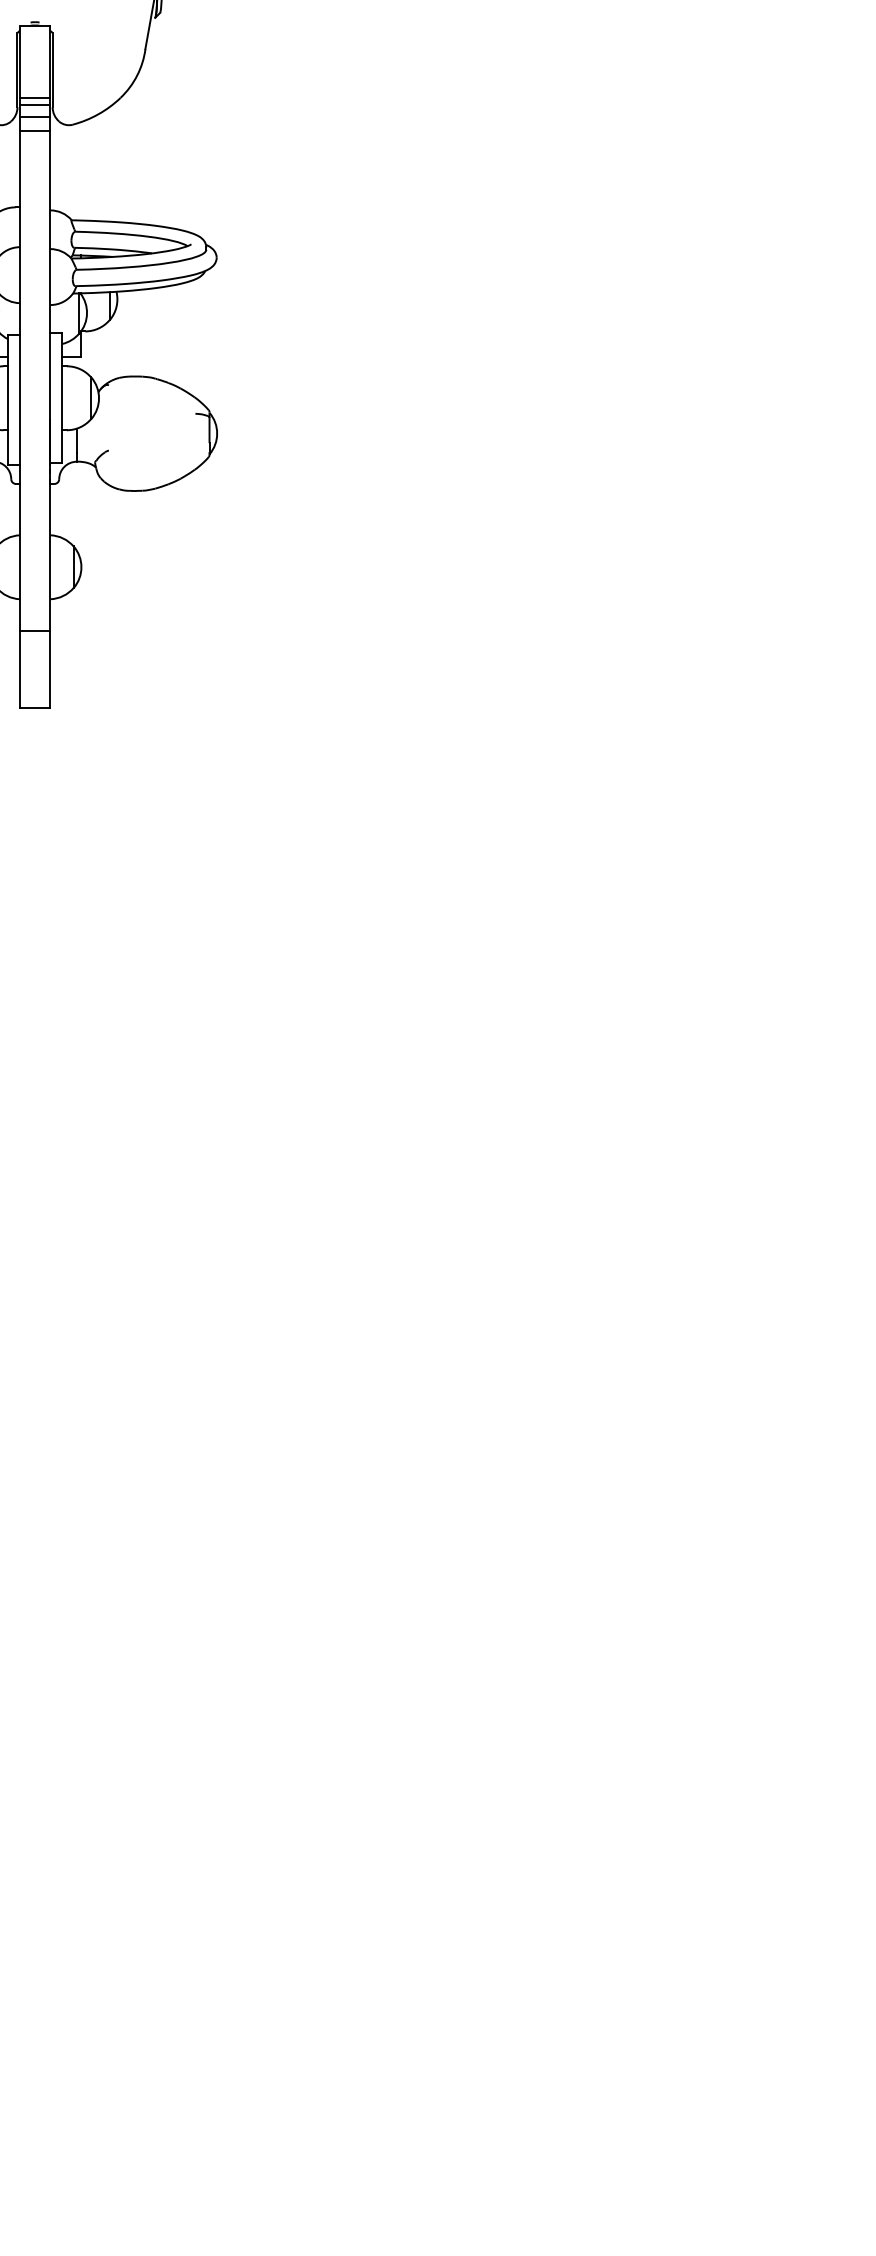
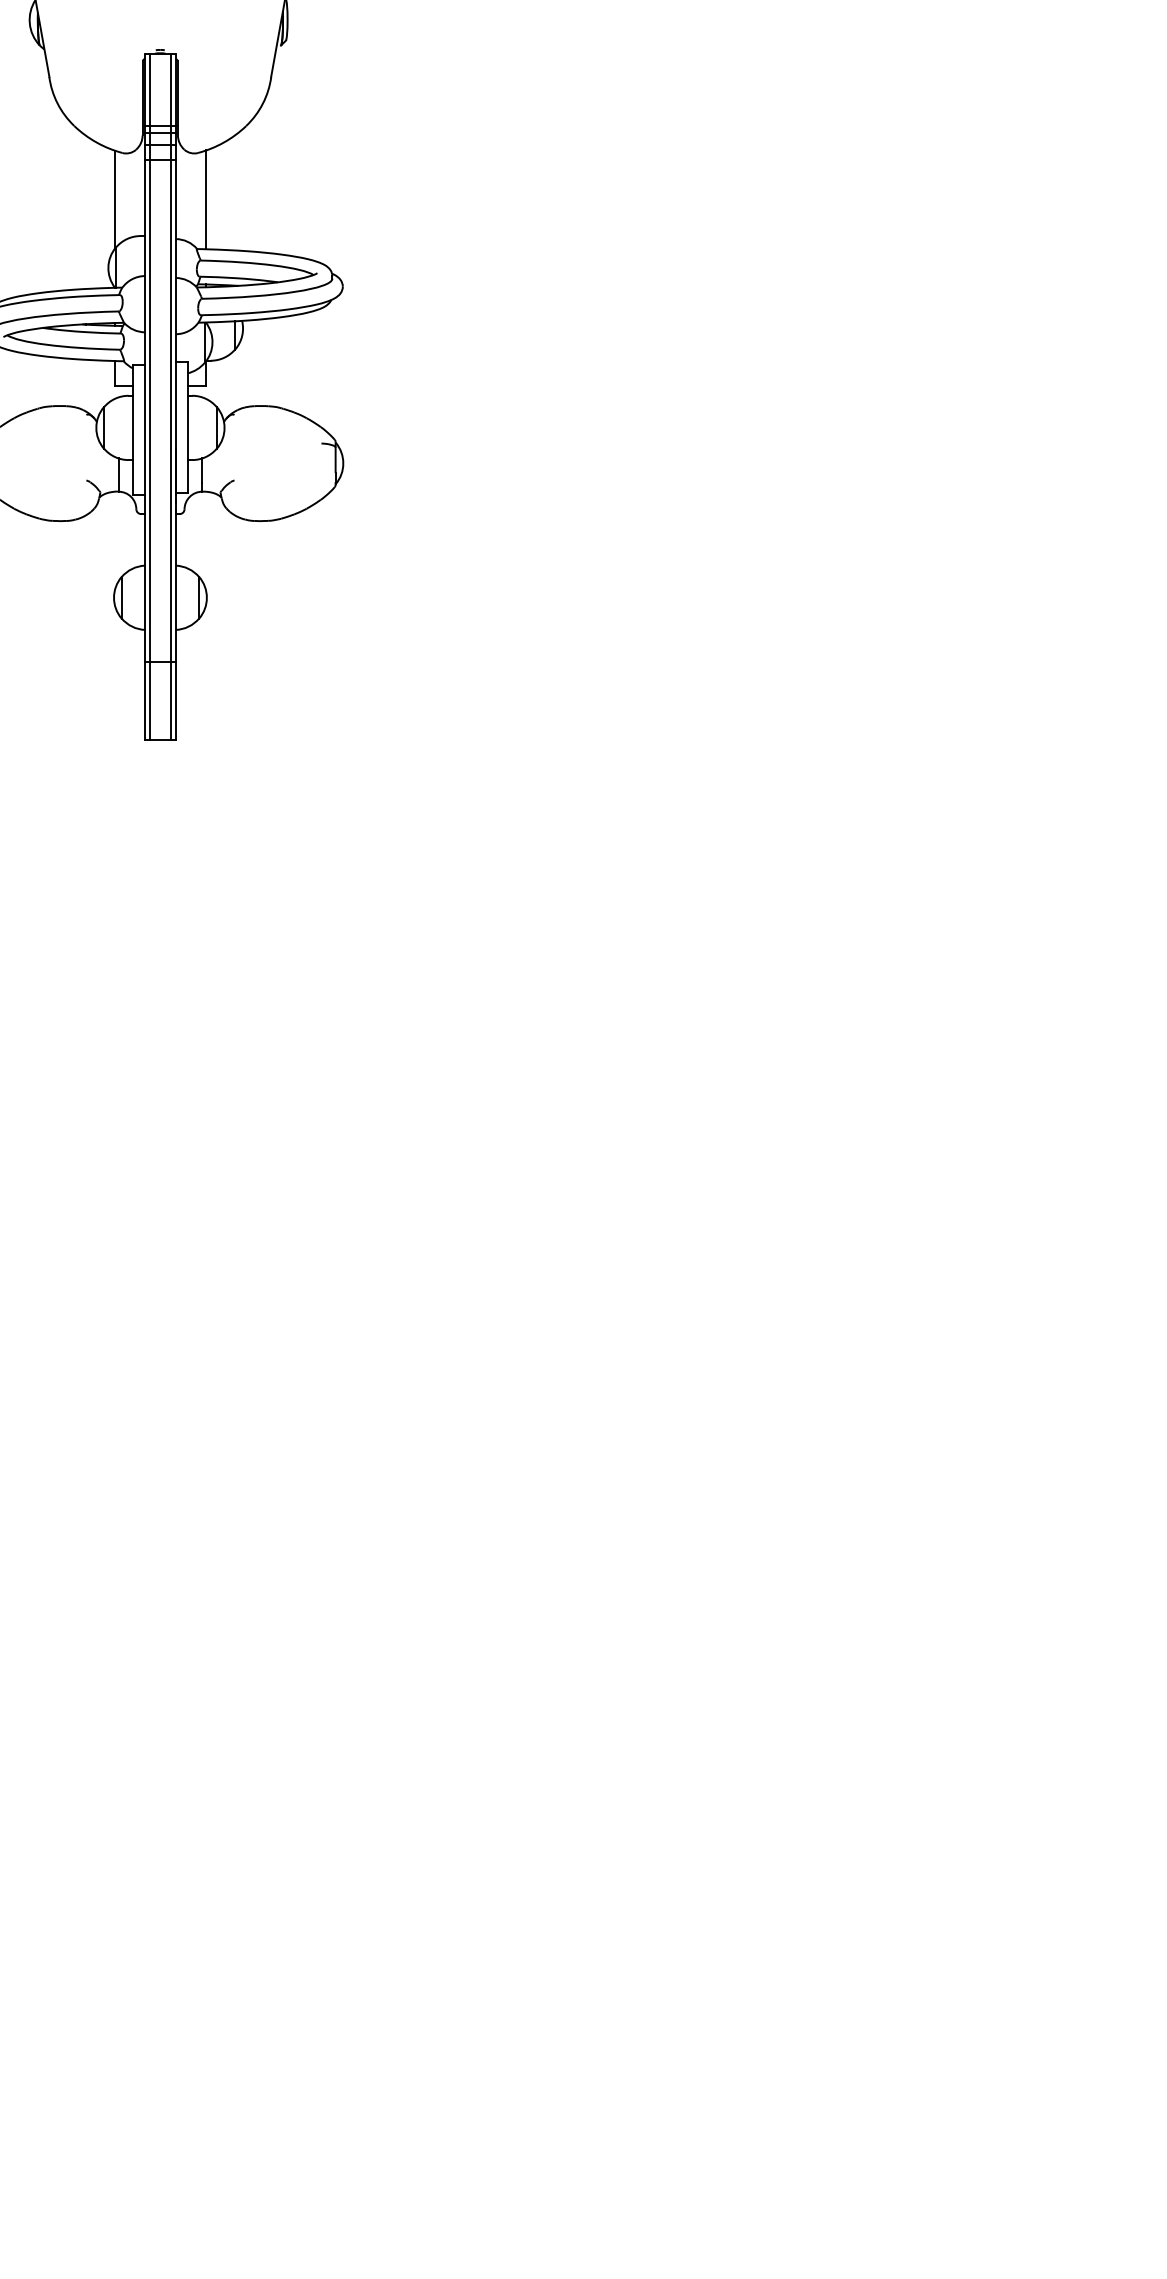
line: (81, 171) -> (206, 199), added
line: (25, 367) -> (150, 396), added
line: (45, 367) -> (170, 396), added

